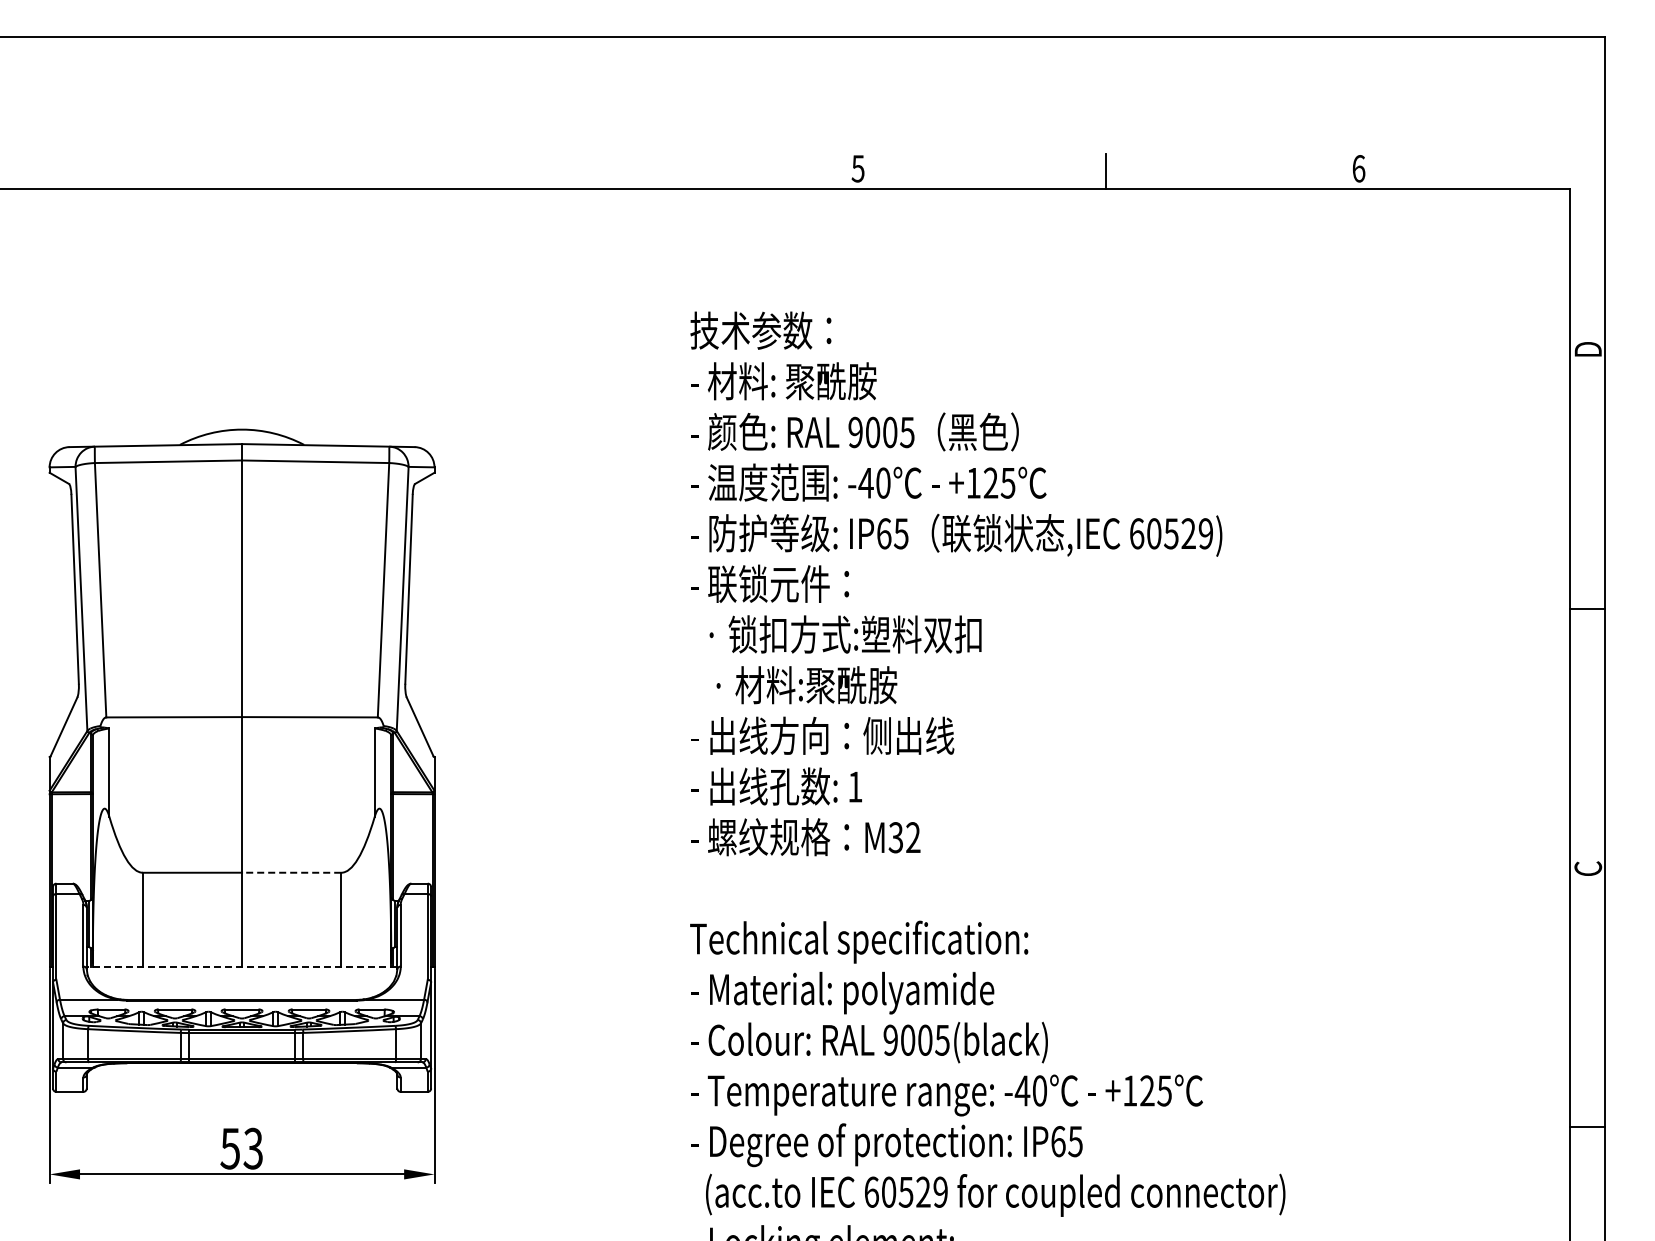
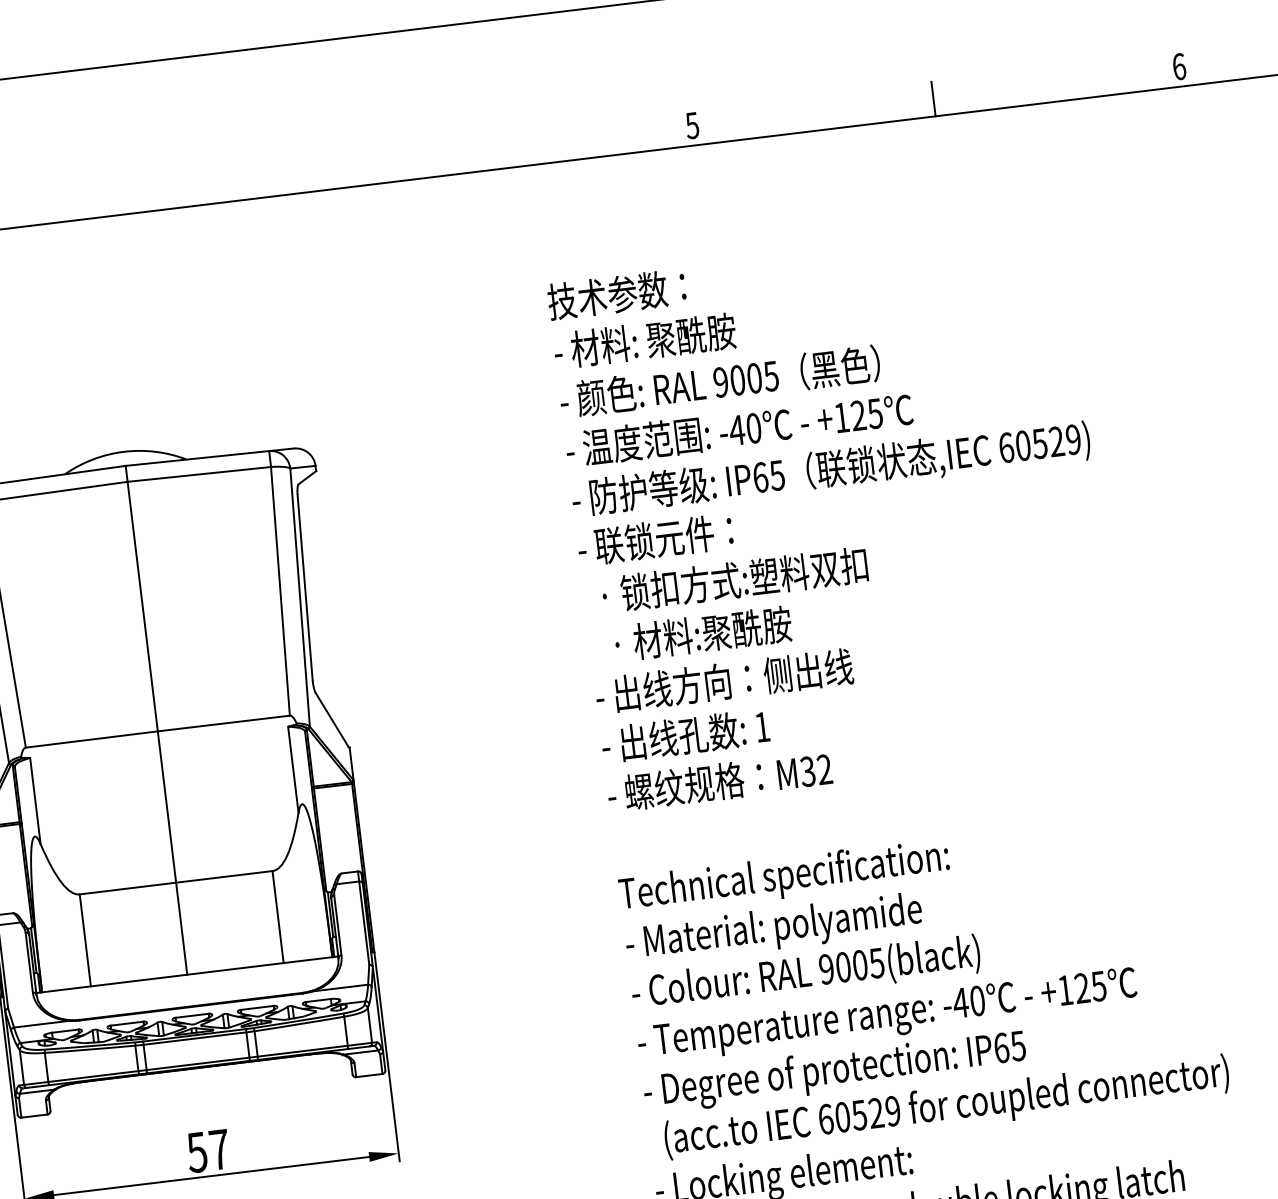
line: (291, 872) -> (224, 876), dashed -> solid
line: (241, 967) -> (186, 974), dashed -> solid
text: (253, 1148) -> (219, 1149), 53 -> 57

